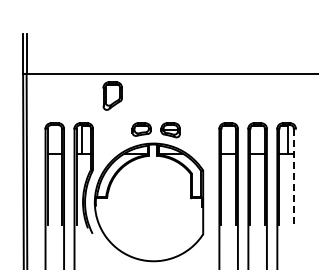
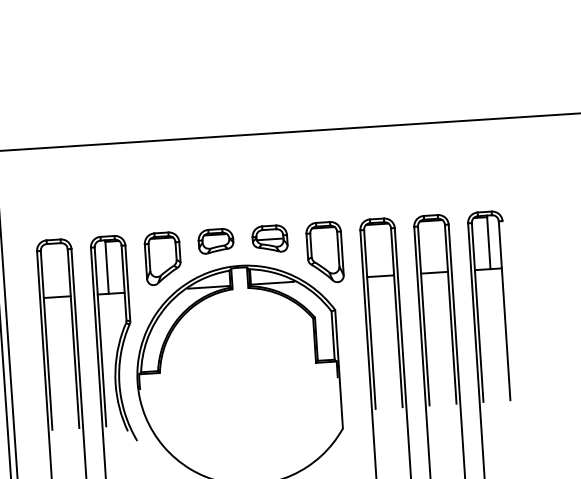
part: (112, 95) -> (162, 257), moved
part: (199, 139) -> (324, 252), added
line: (293, 177) -> (504, 312), dashed -> solid

